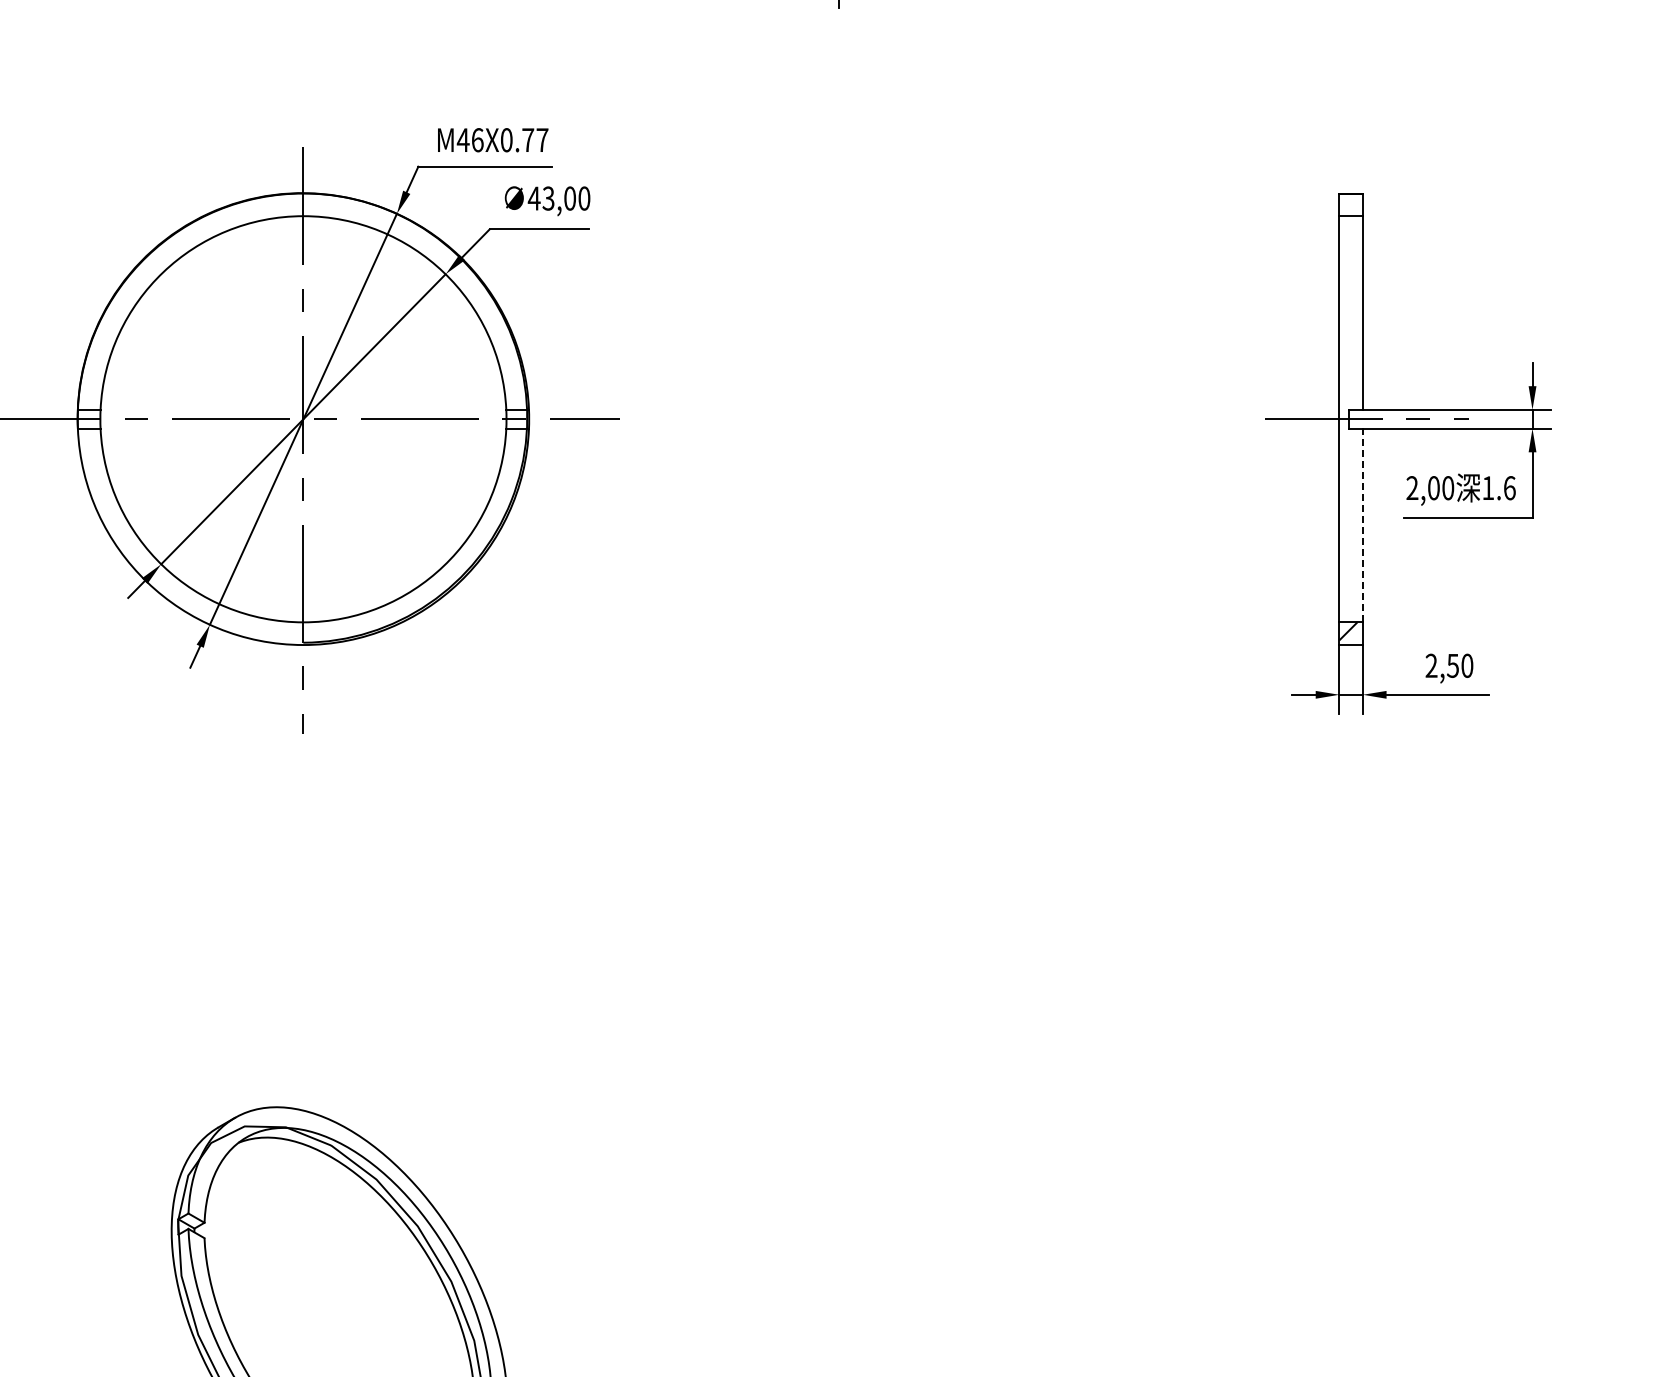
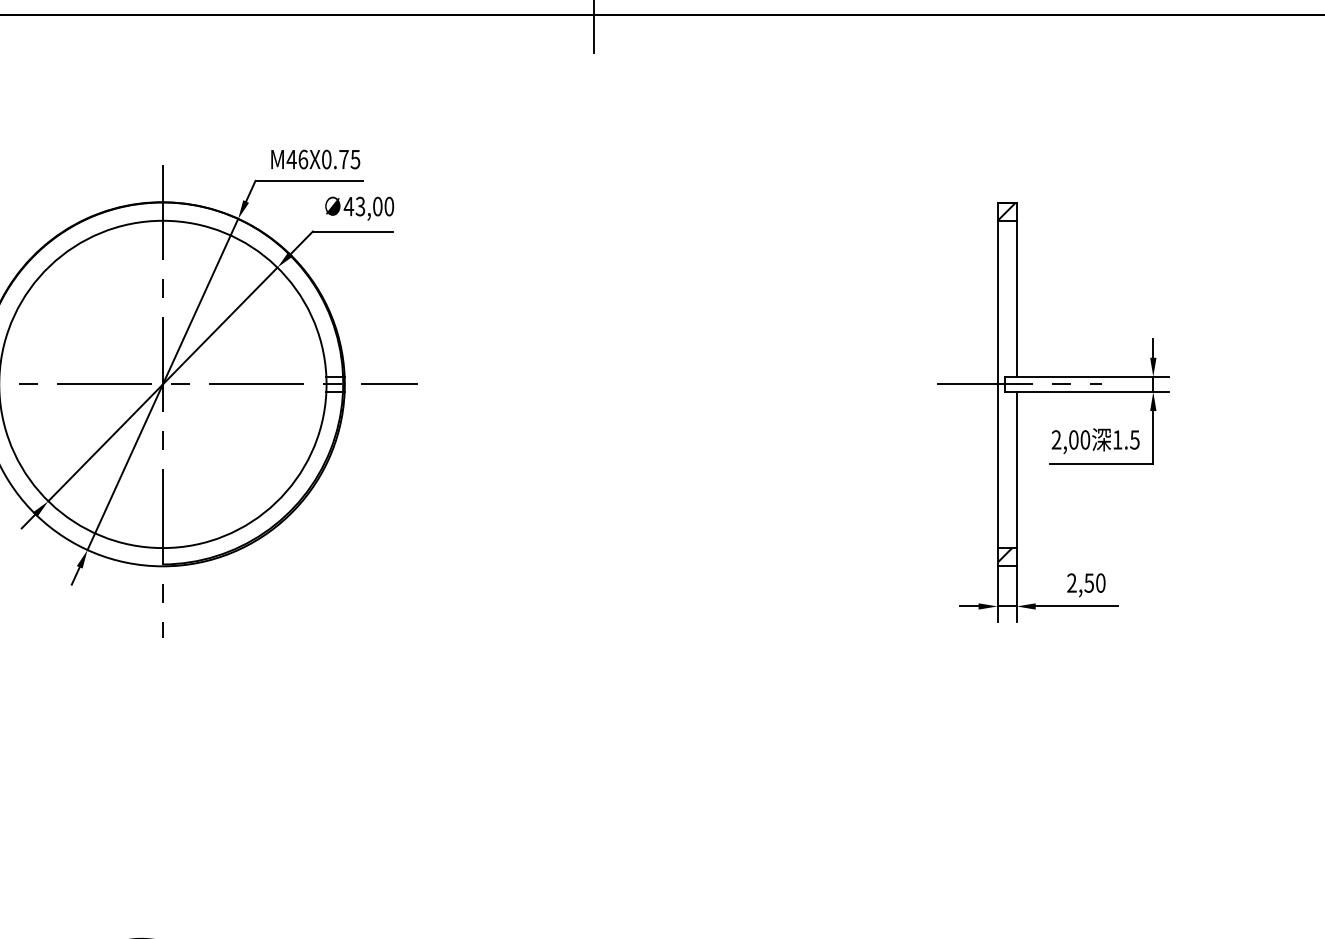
text: (542, 140) -> (355, 159), M46X0.77 -> M46X0.75
hatch: (1350, 204) -> (1006, 211), added
text: (1509, 488) -> (1134, 440), 1.6 -> 1.5
line: (1362, 525) -> (1016, 470), dashed -> solid

